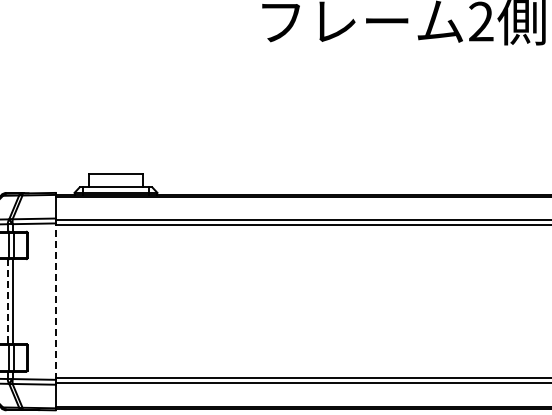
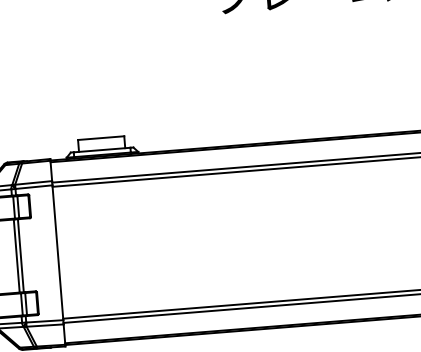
line: (55, 301) -> (57, 252), dashed -> solid
line: (7, 302) -> (16, 256), dashed -> solid

